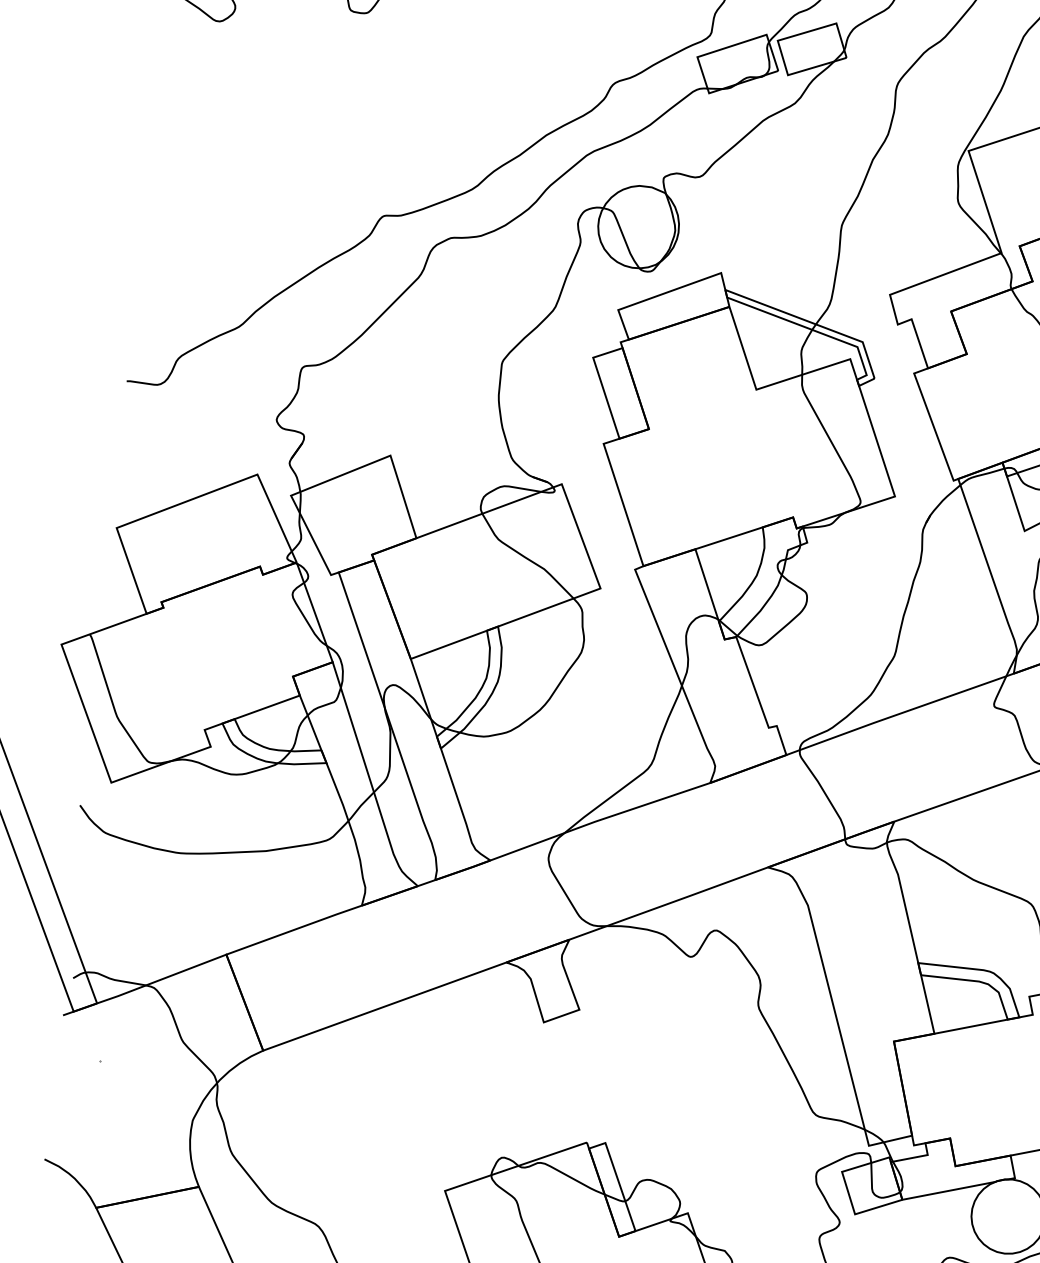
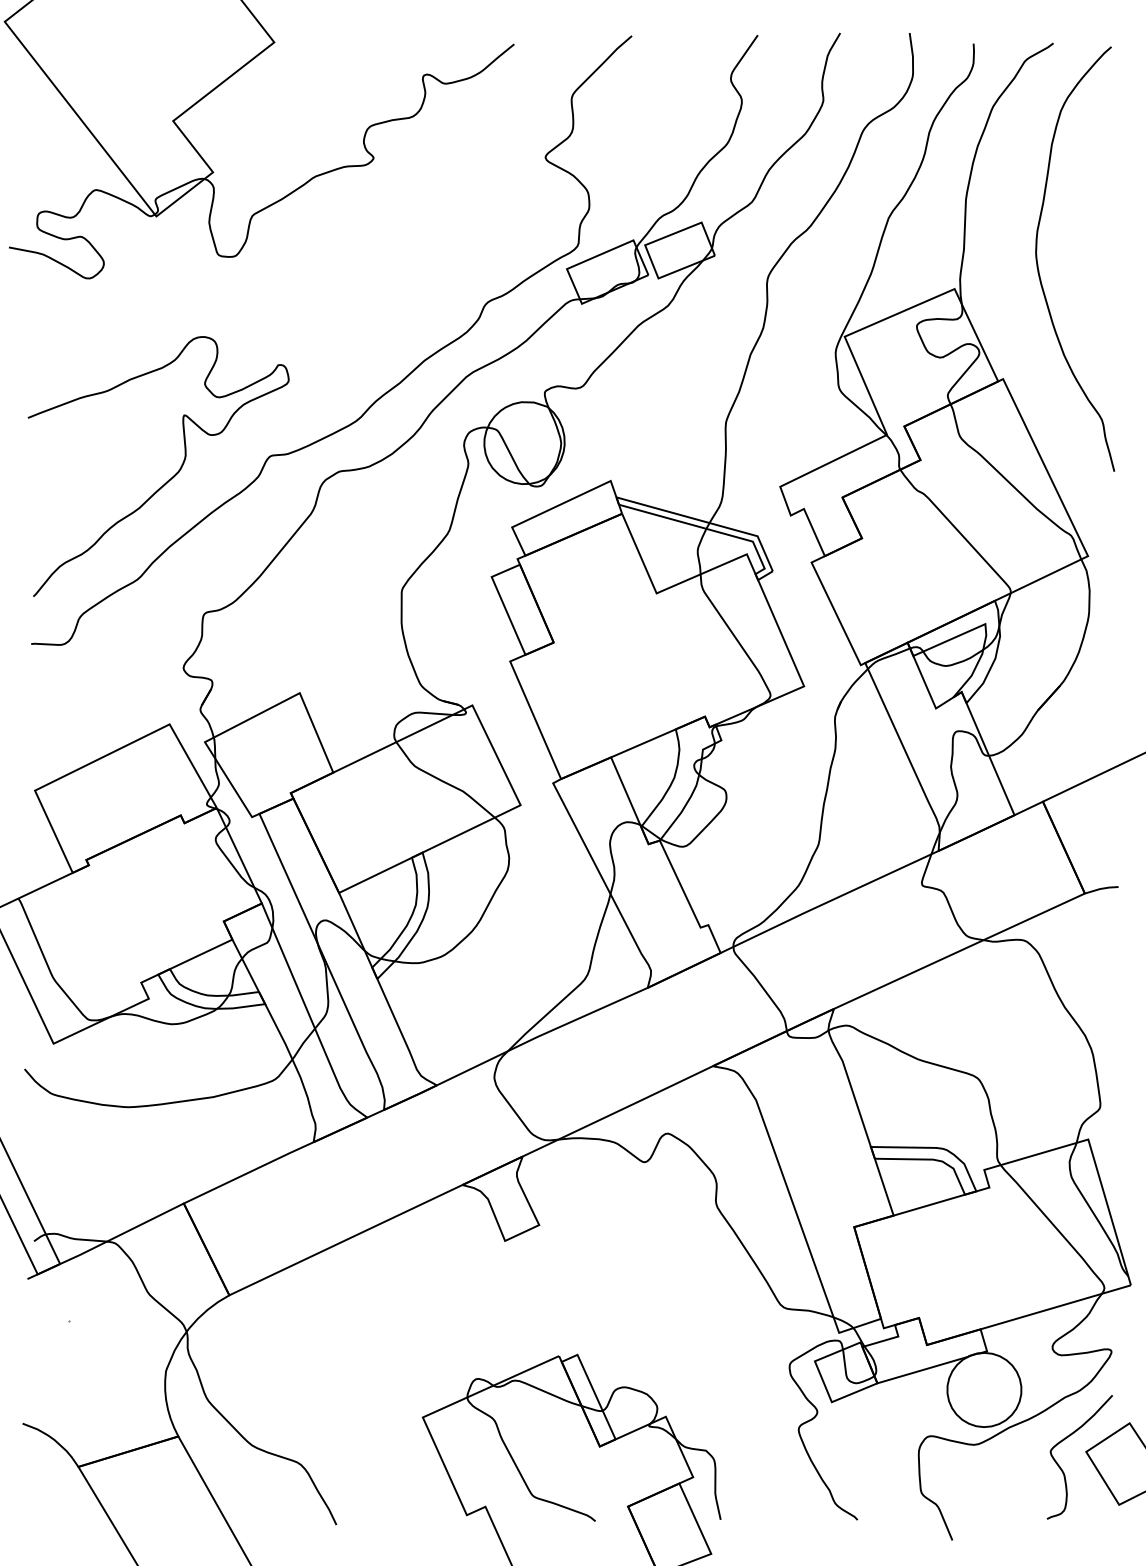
curve: (278, 230) -> (167, 480), added

